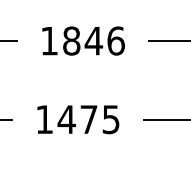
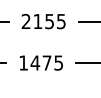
text: (82, 40) -> (43, 21), 1846 -> 2155

